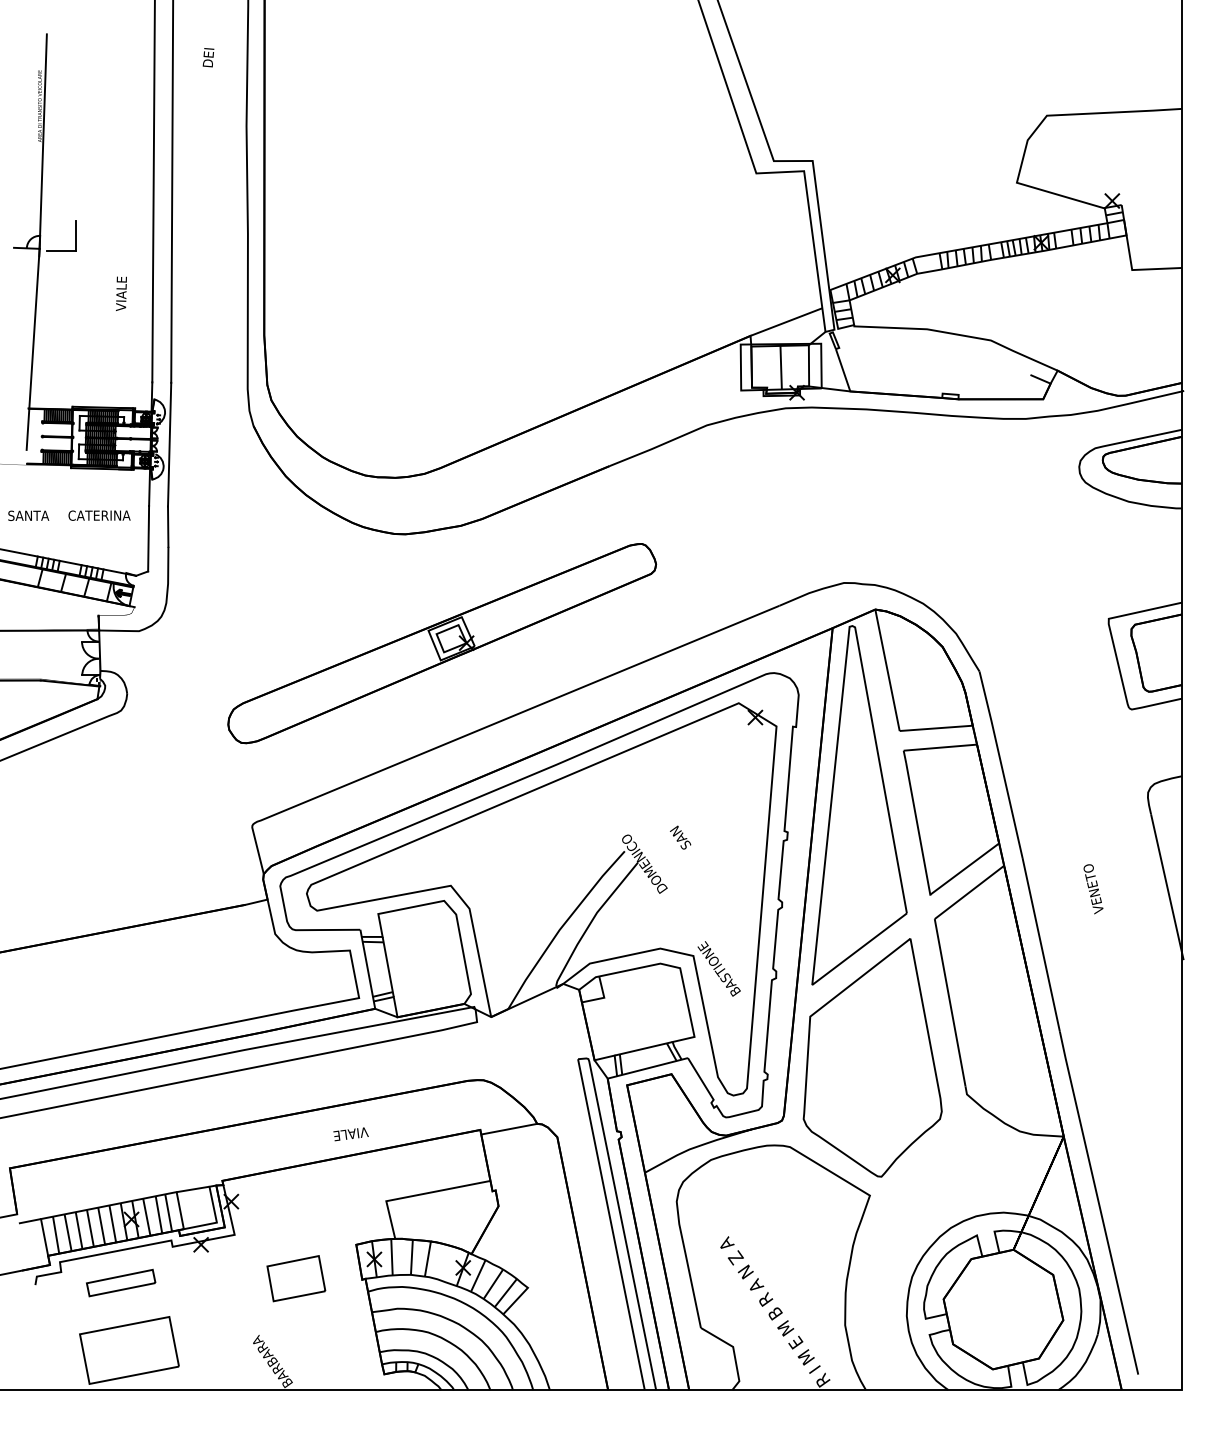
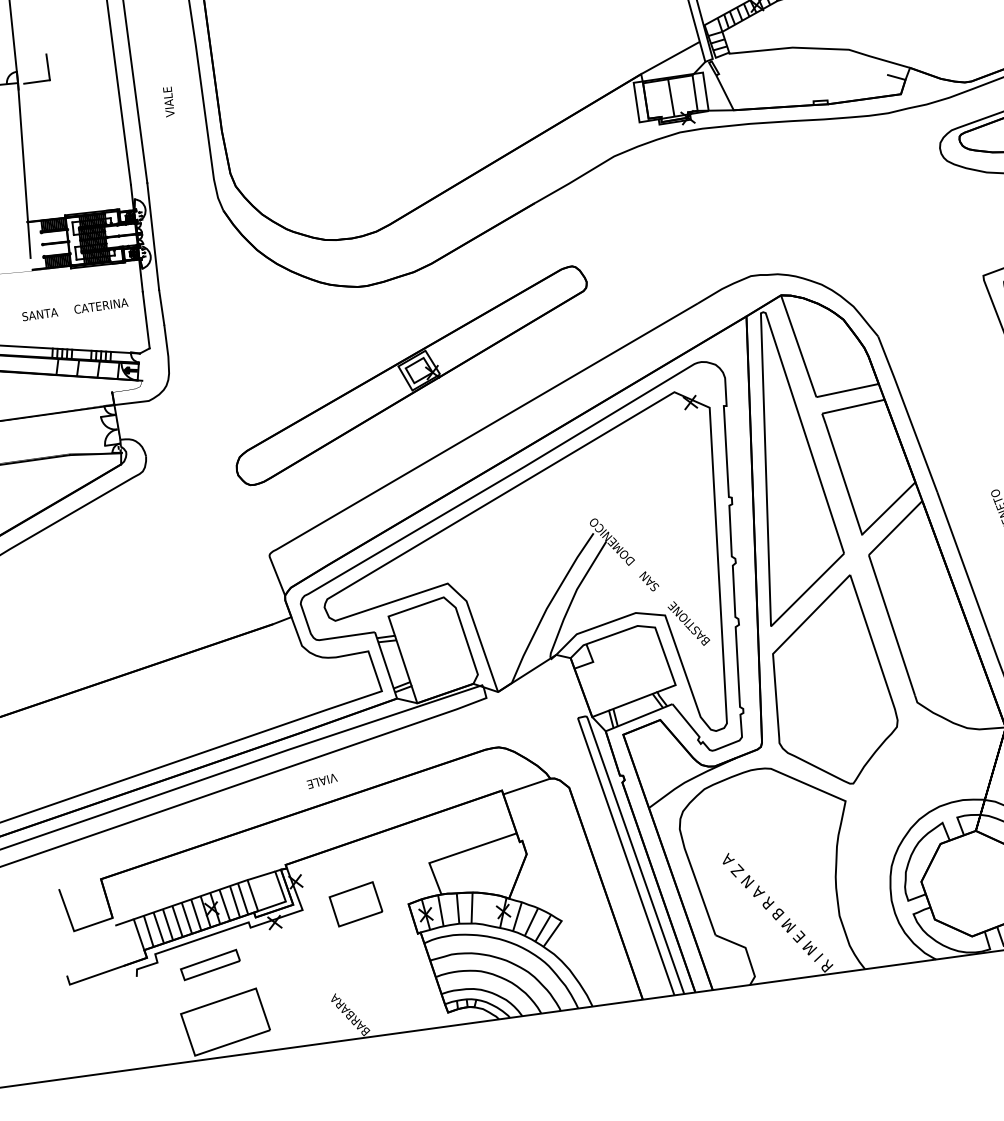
text: (121, 293) -> (168, 101), moved
text: (680, 837) -> (649, 581), moved
text: (350, 1134) -> (321, 781), moved
part: (296, 1278) -> (356, 904), moved

